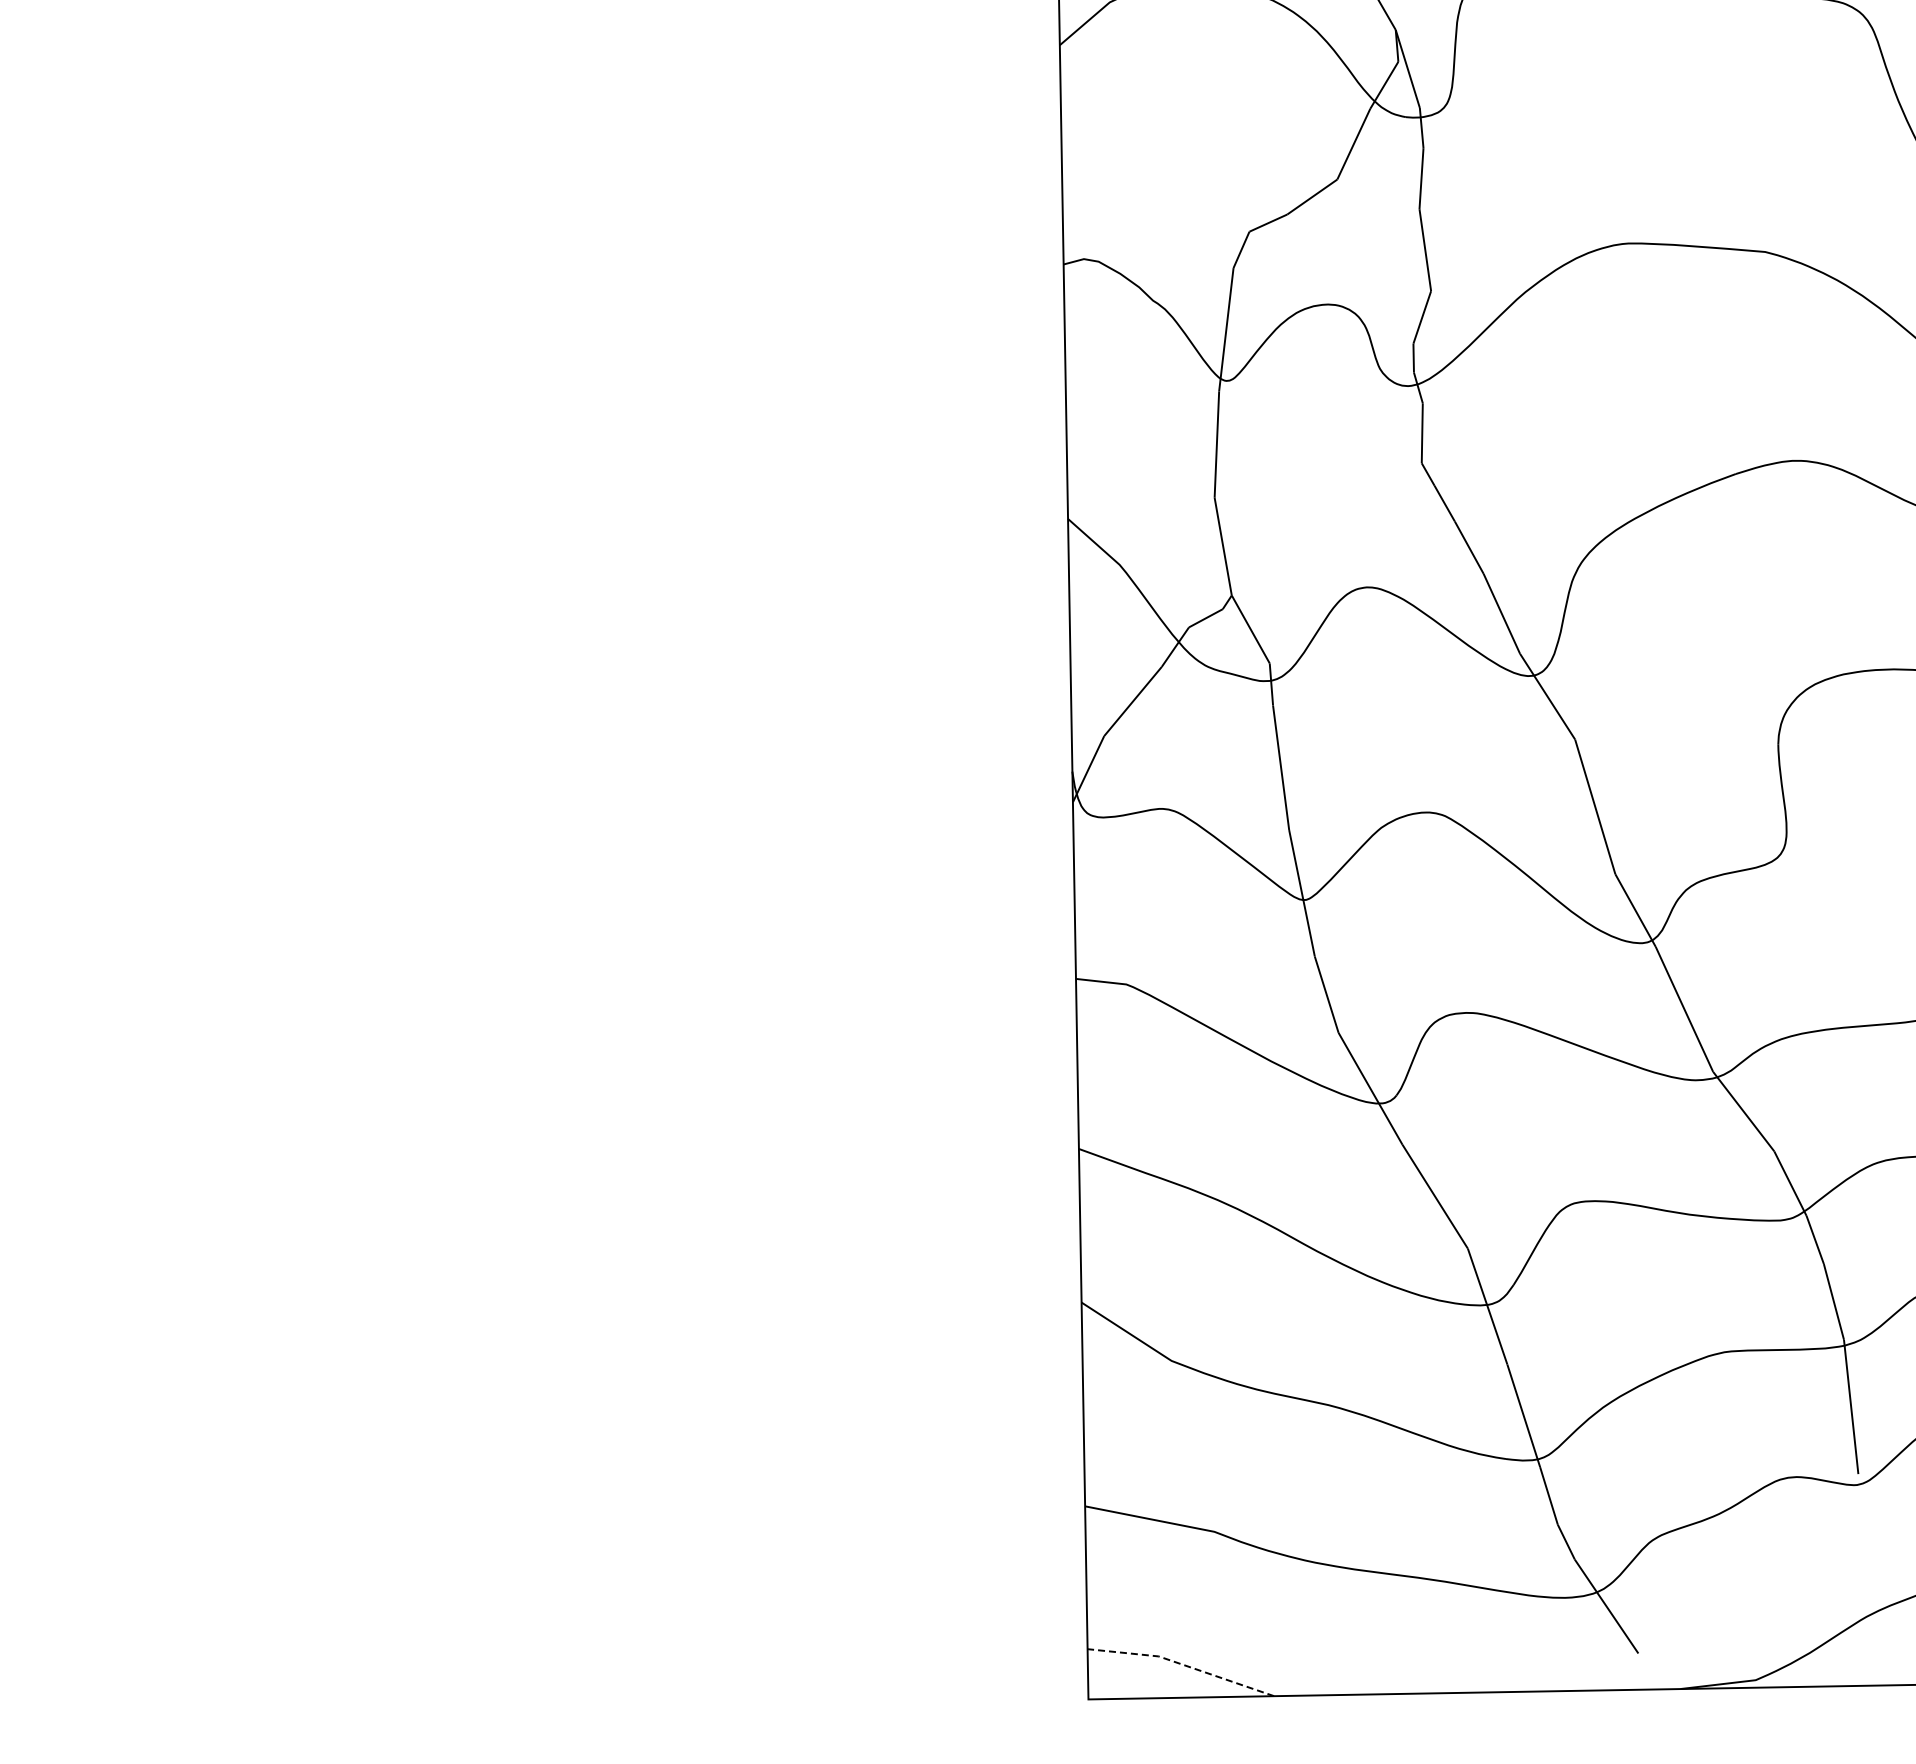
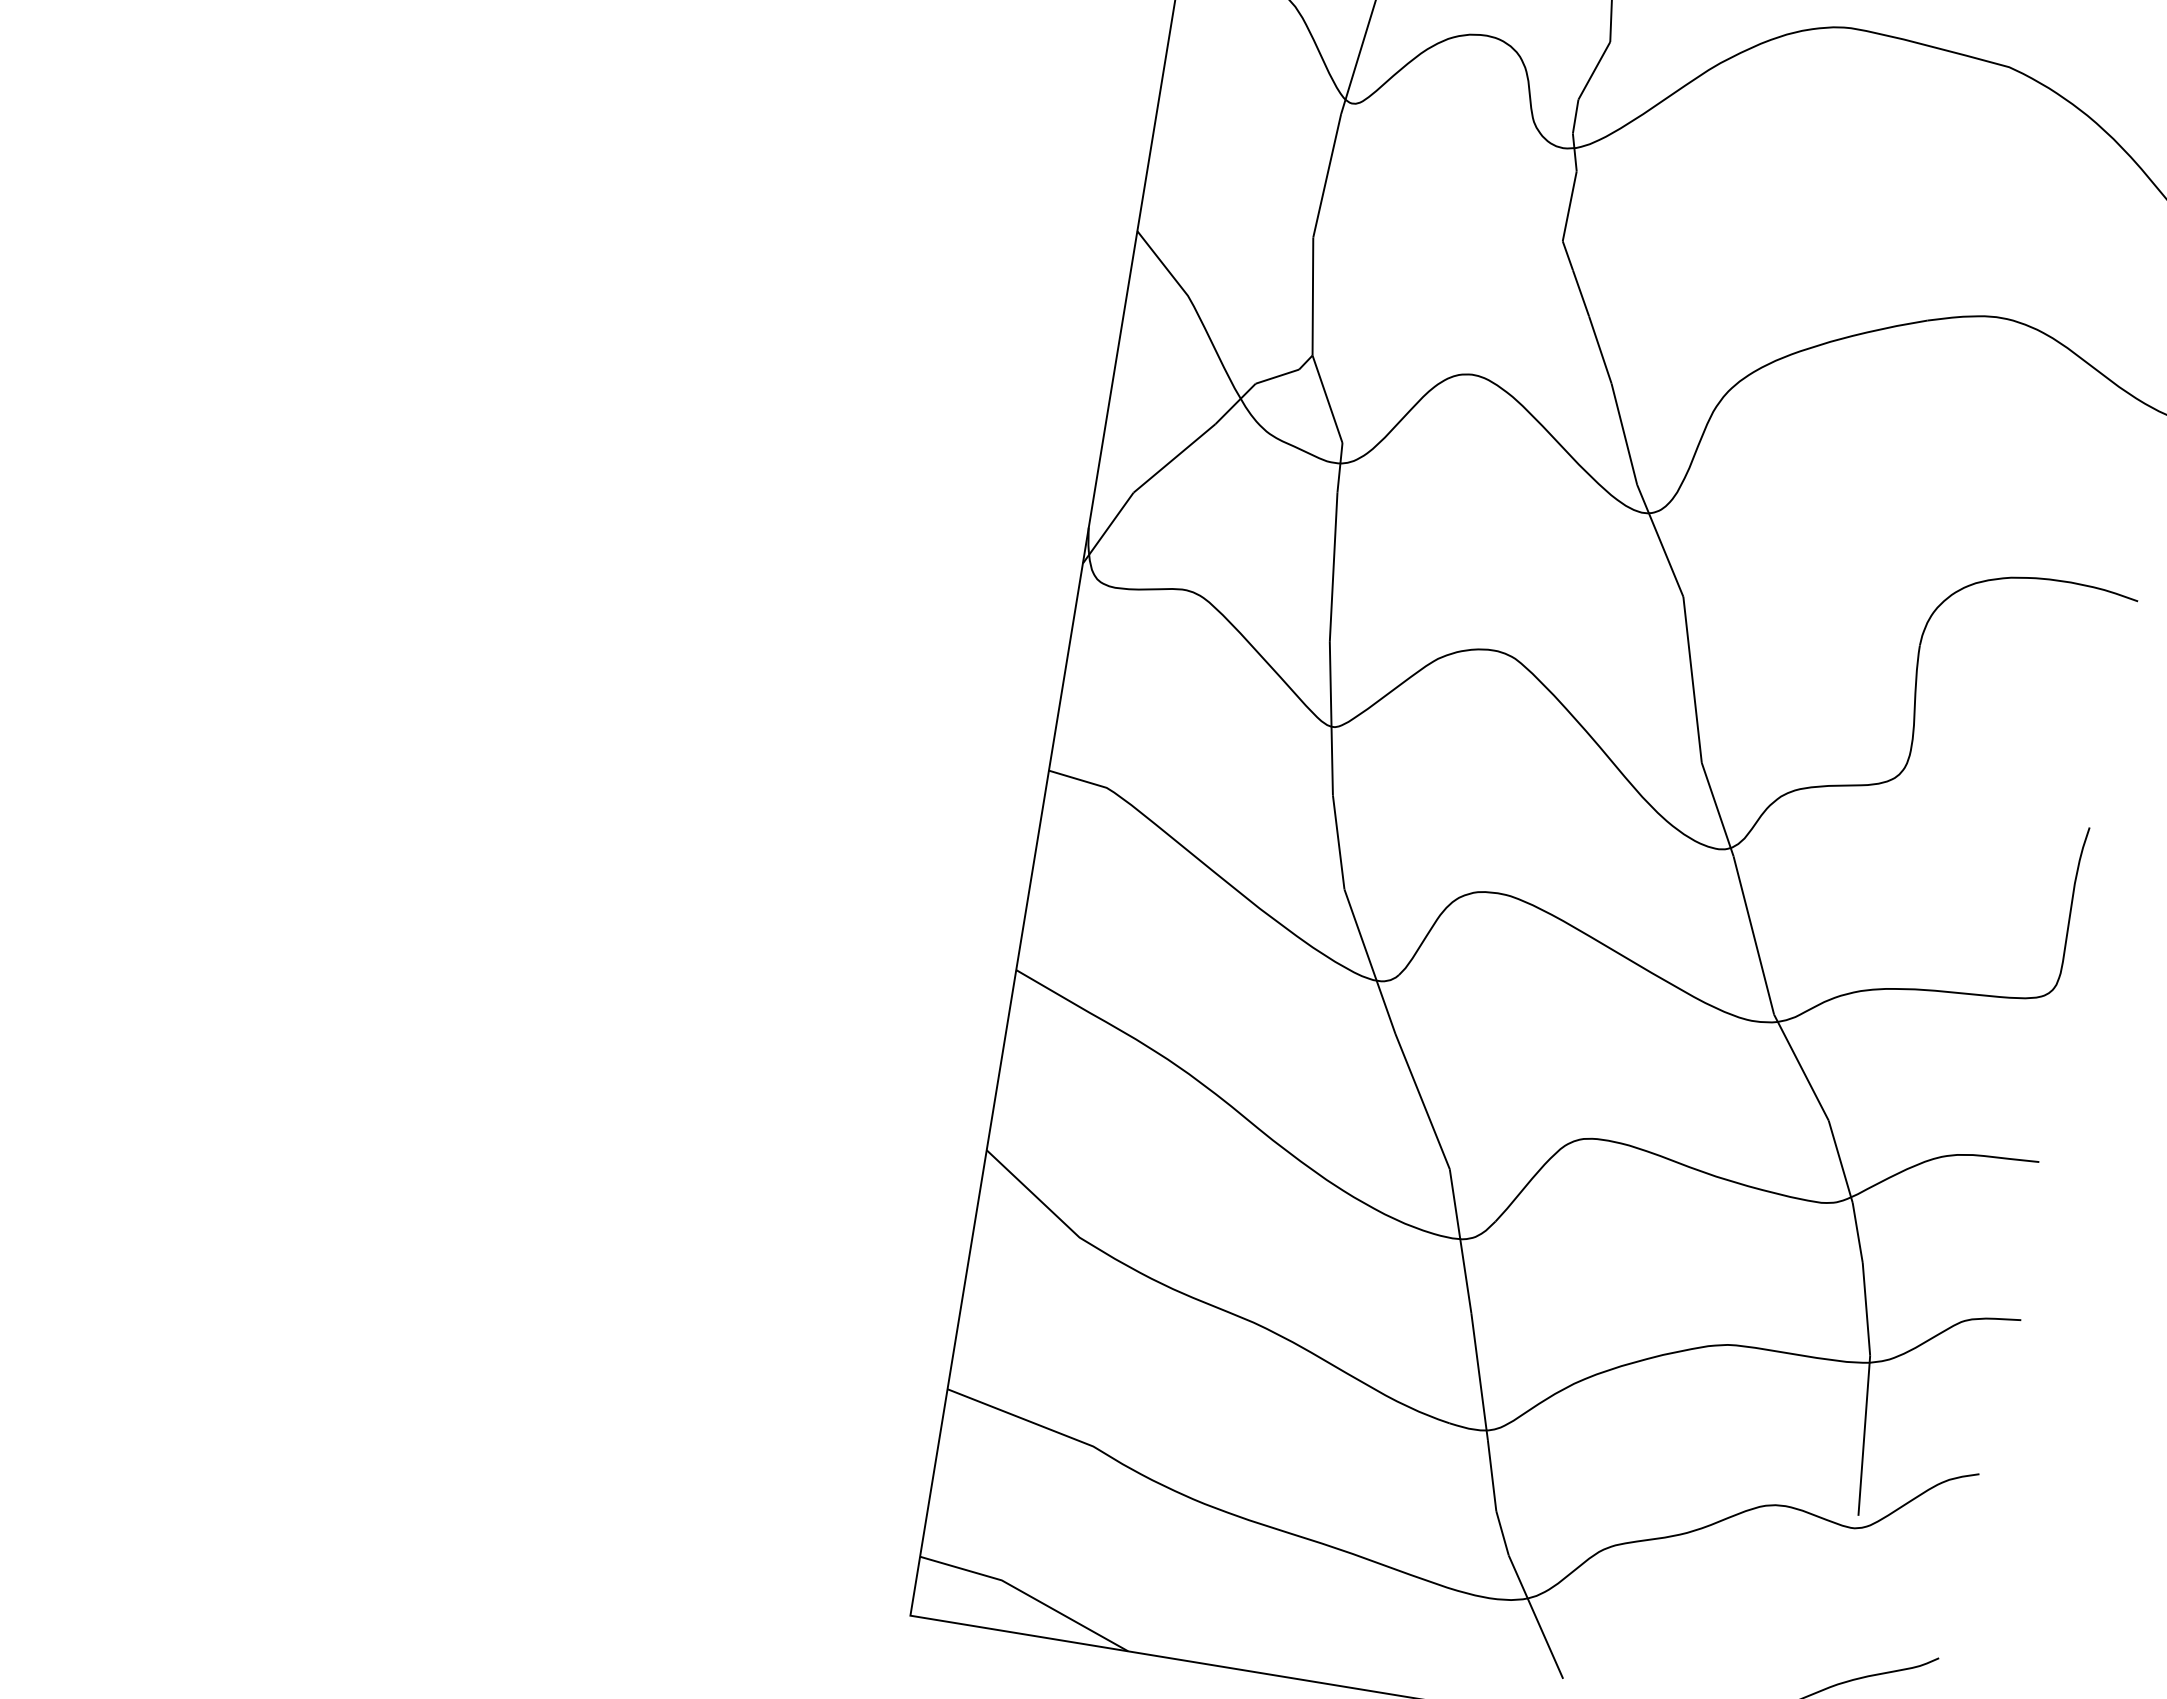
line: (1181, 1664) -> (1026, 1594), dashed -> solid

